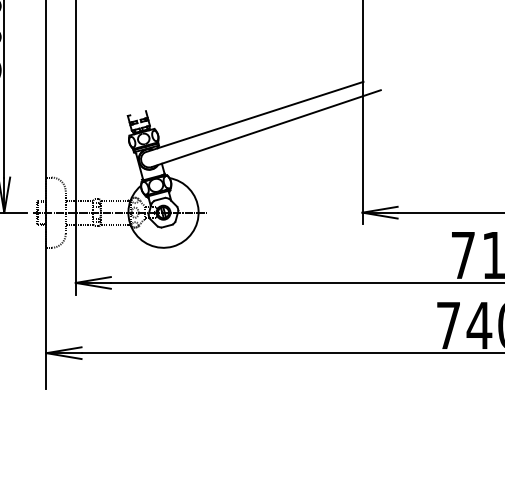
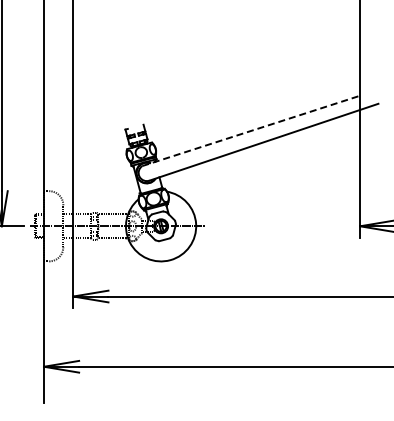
line: (254, 117) -> (252, 131), solid -> dashed

